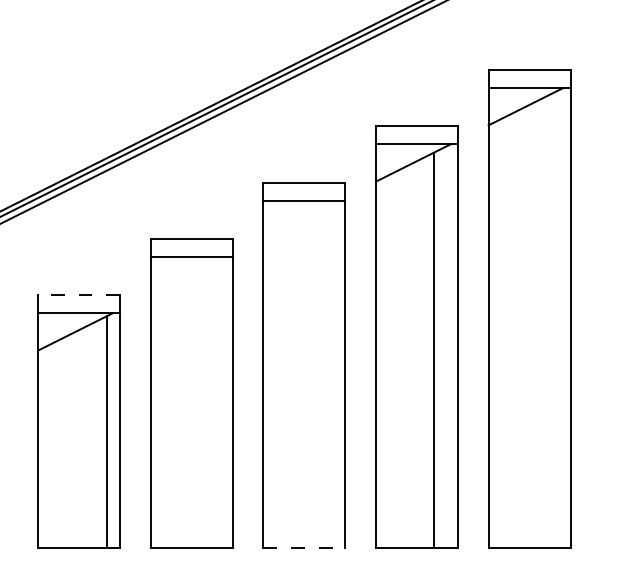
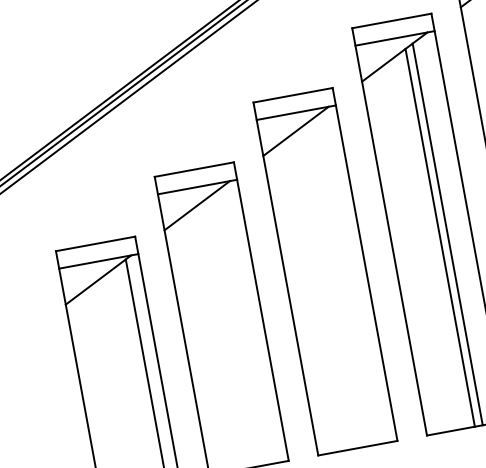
line: (300, 218) -> (295, 130), added
line: (187, 275) -> (196, 205), added
line: (78, 295) -> (94, 244), dashed -> solid
line: (425, 352) -> (440, 237), added
line: (304, 548) -> (358, 448), dashed -> solid

